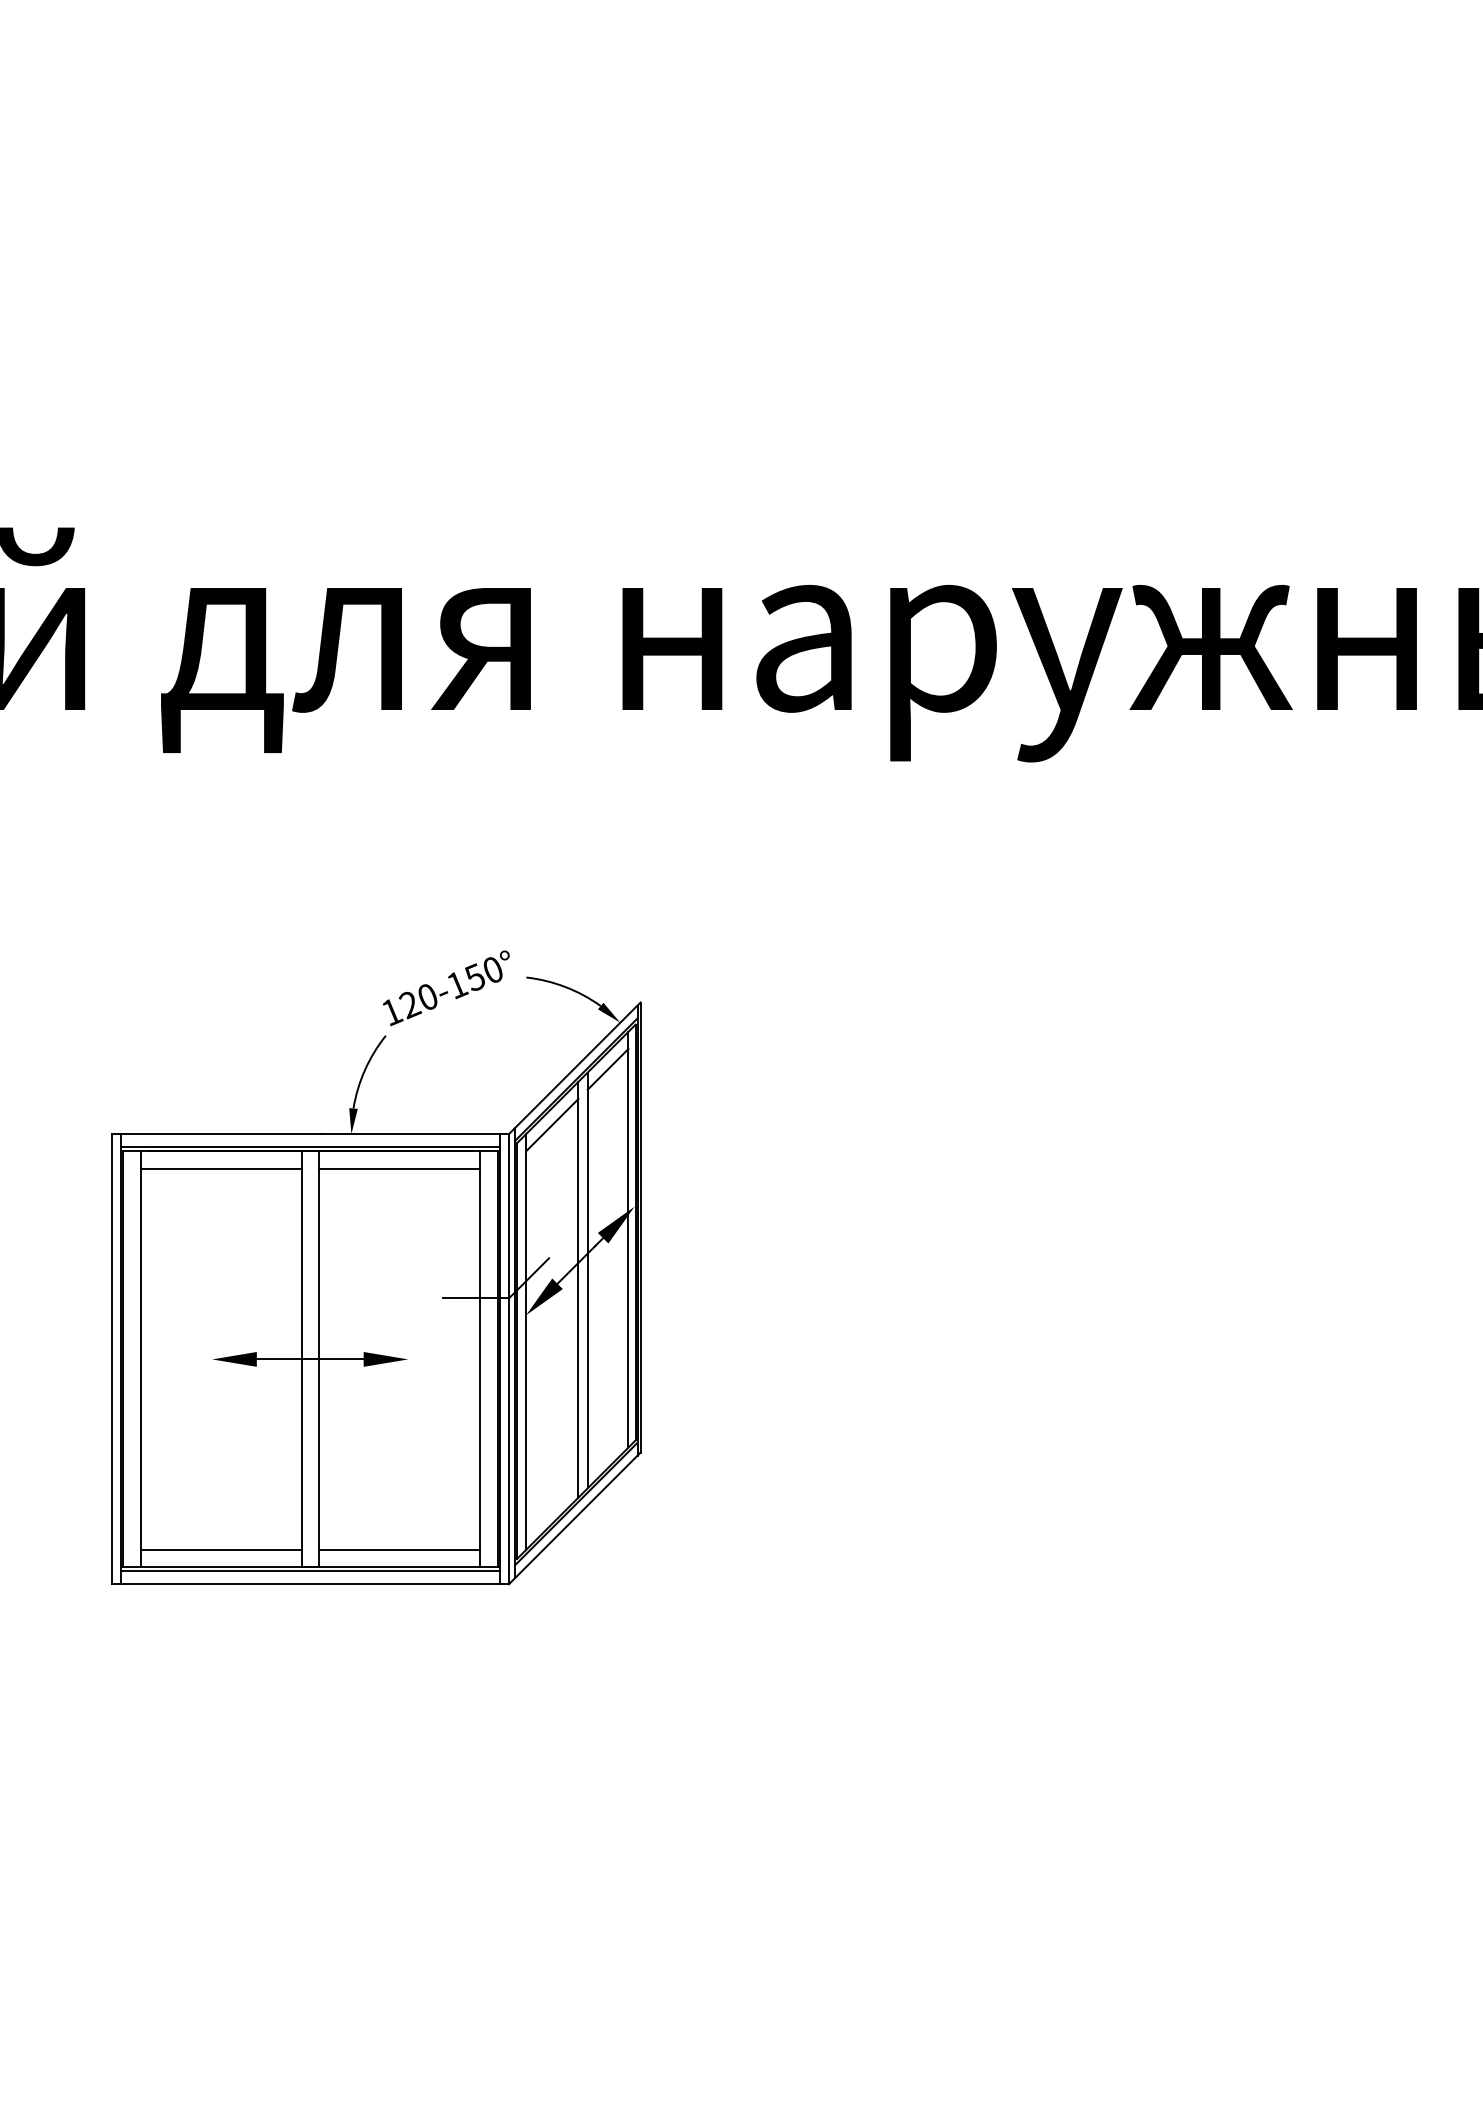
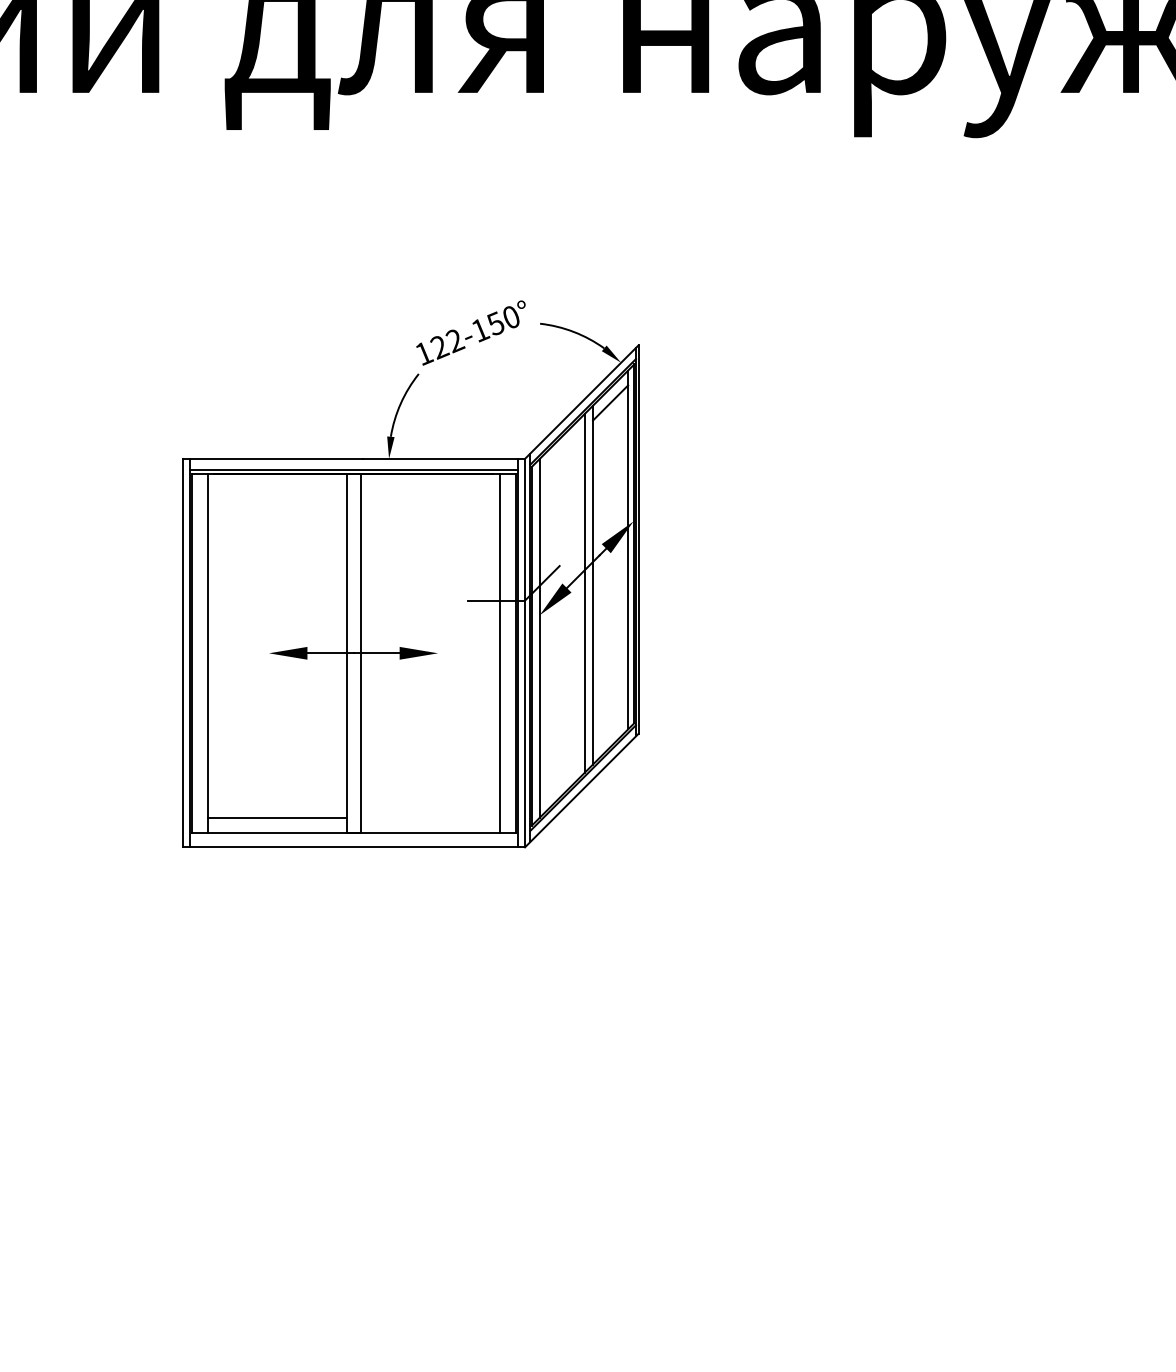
text: (428, 997) -> (455, 340), 120-150° -> 122-150°
line: (552, 1125) -> (562, 451), removed
line: (221, 1168) -> (276, 488), removed
line: (399, 1168) -> (430, 488), removed
line: (399, 1549) -> (430, 817), removed
line: (310, 1571) -> (353, 836), removed

